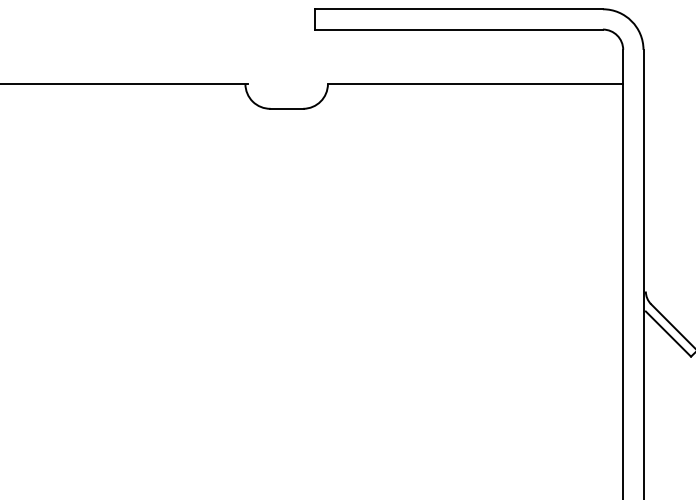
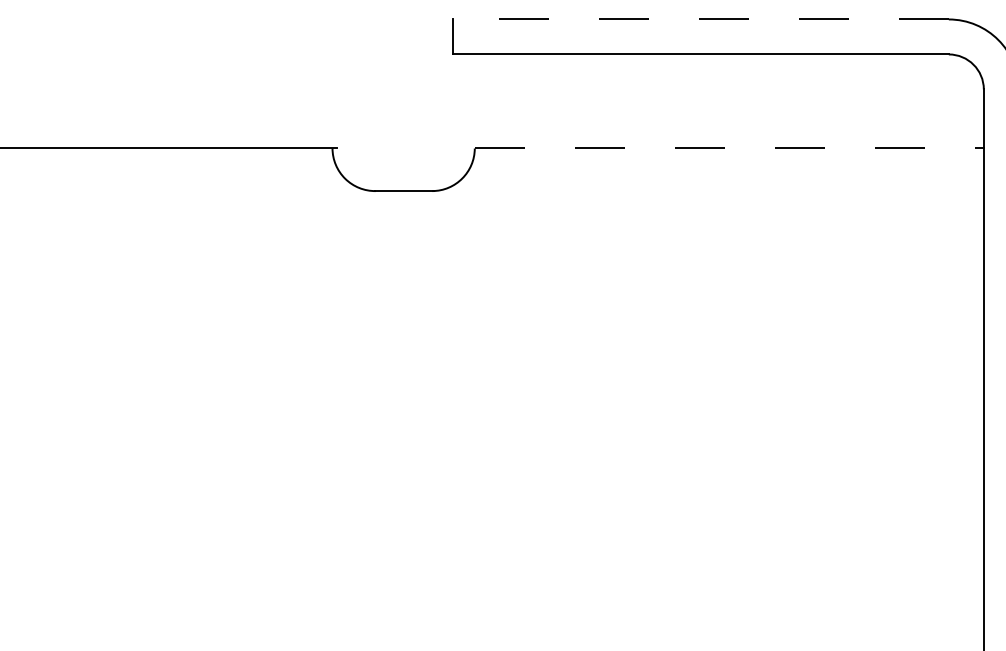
line: (459, 9) -> (701, 19), solid -> dashed
line: (475, 83) -> (729, 147), solid -> dashed

